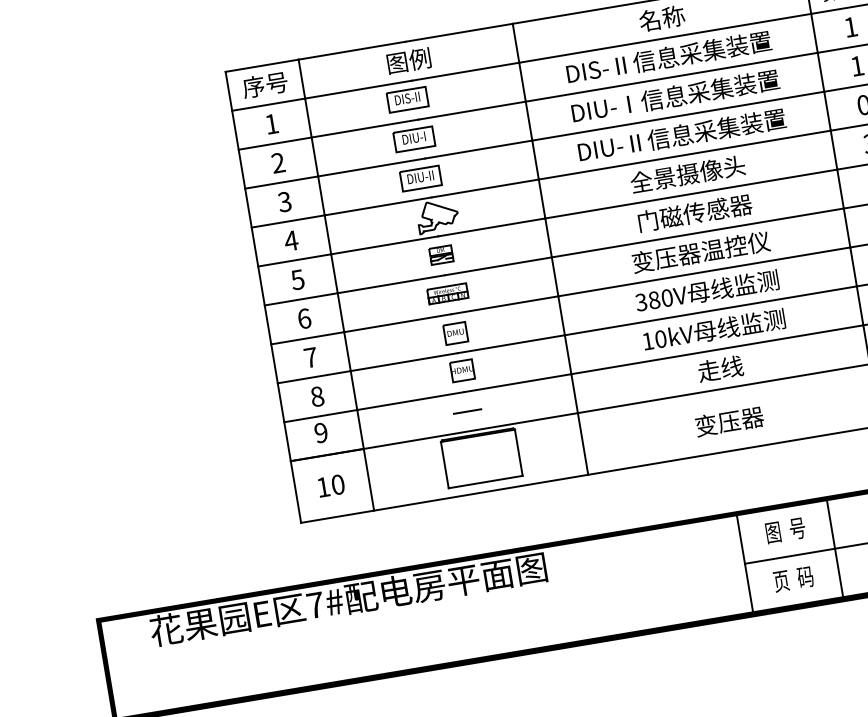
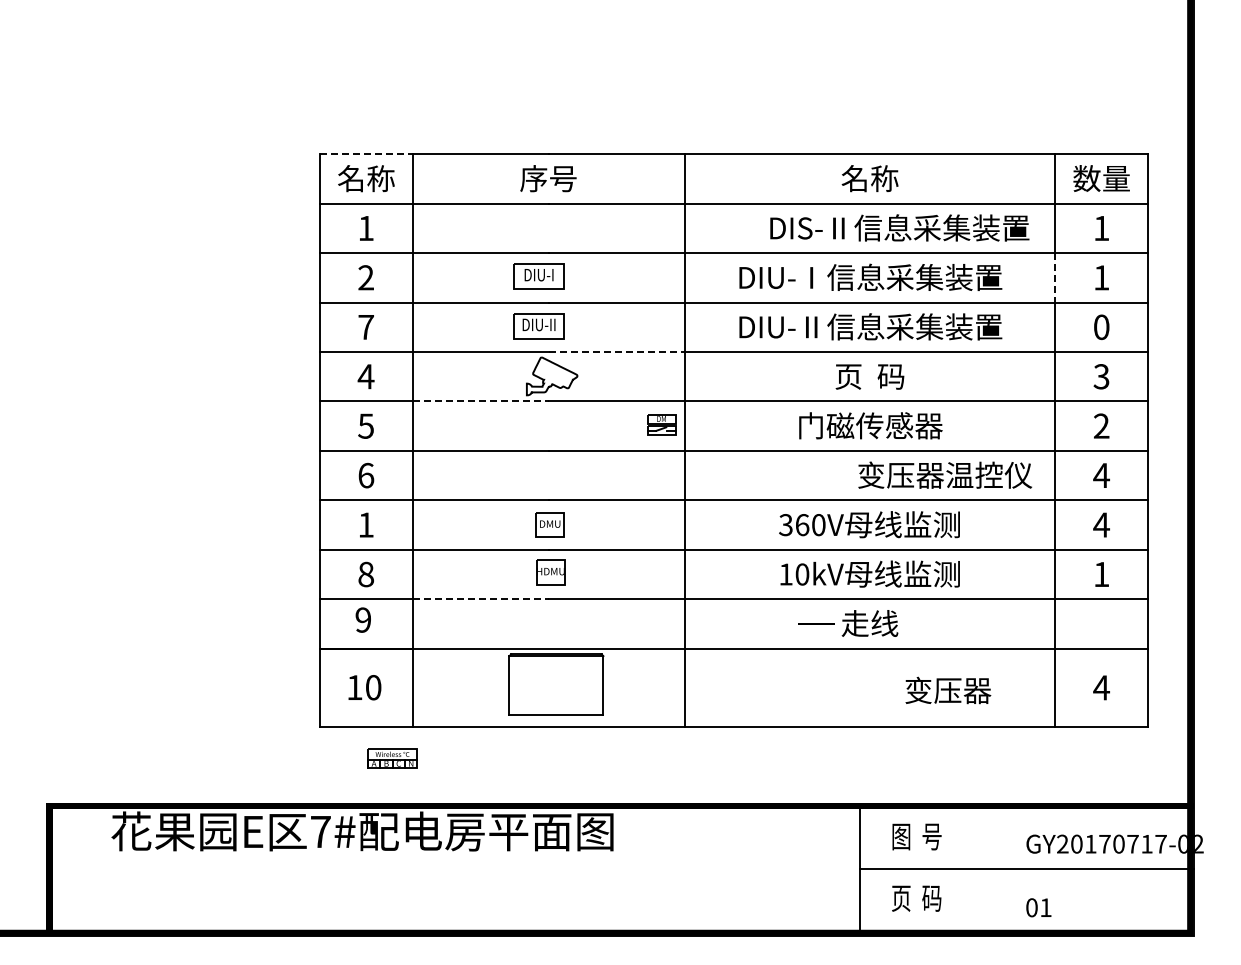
text: (668, 56) -> (899, 227), moved
text: (408, 60) -> (548, 178), 图例 -> 序号
line: (262, 65) -> (366, 154), solid -> dashed
line: (821, 71) -> (1055, 277), solid -> dashed
text: (265, 84) -> (366, 178), 序号 -> 名称
part: (407, 99) -> (538, 226), removed
text: (687, 173) -> (869, 375), 全景摄像头 -> 页  码
line: (485, 188) -> (616, 352), solid -> dashed
text: (284, 202) -> (365, 327), 3 -> 7
line: (384, 245) -> (480, 401), solid -> dashed
text: (701, 251) -> (945, 474), moved
part: (441, 254) -> (661, 424), moved
part: (447, 293) -> (392, 758), moved
text: (654, 300) -> (802, 525), 380V -> 360V
text: (310, 357) -> (365, 524), 7 -> 1
line: (410, 401) -> (480, 599), solid -> dashed
line: (467, 411) -> (816, 623), moved
text: (729, 421) -> (948, 690), moved
line: (835, 547) -> (974, 868), removed

